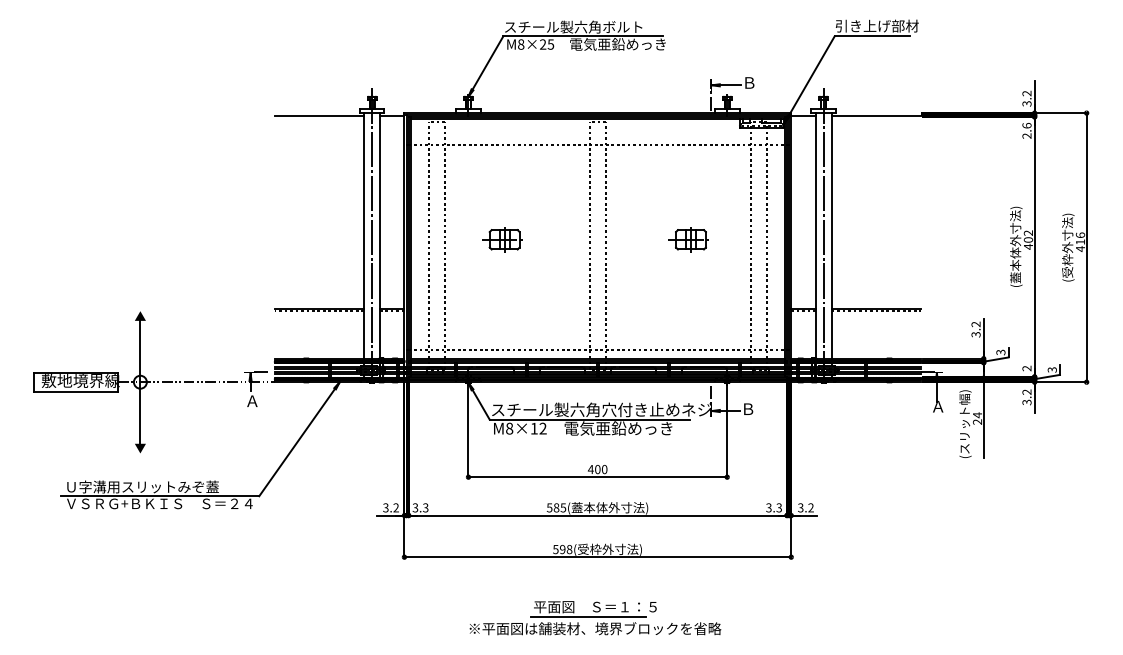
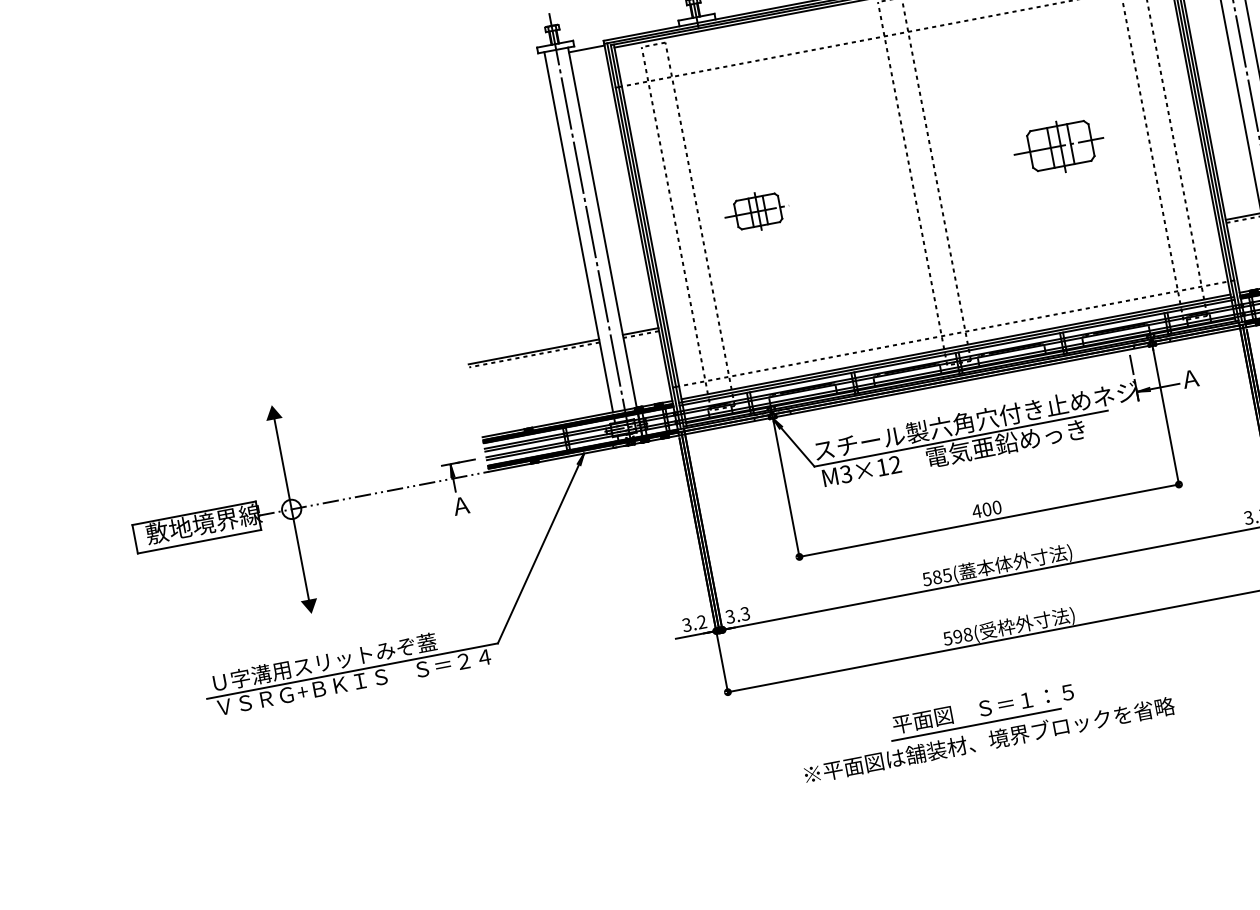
line: (319, 116) -> (480, 69), removed
part: (502, 239) -> (754, 211), moved
part: (688, 239) -> (1055, 146), size x1.4
text: (748, 408) -> (1190, 377), Ｂ -> Ａ
text: (509, 428) -> (846, 474), M8×12 -> M3×12
part: (595, 618) -> (986, 725), moved

